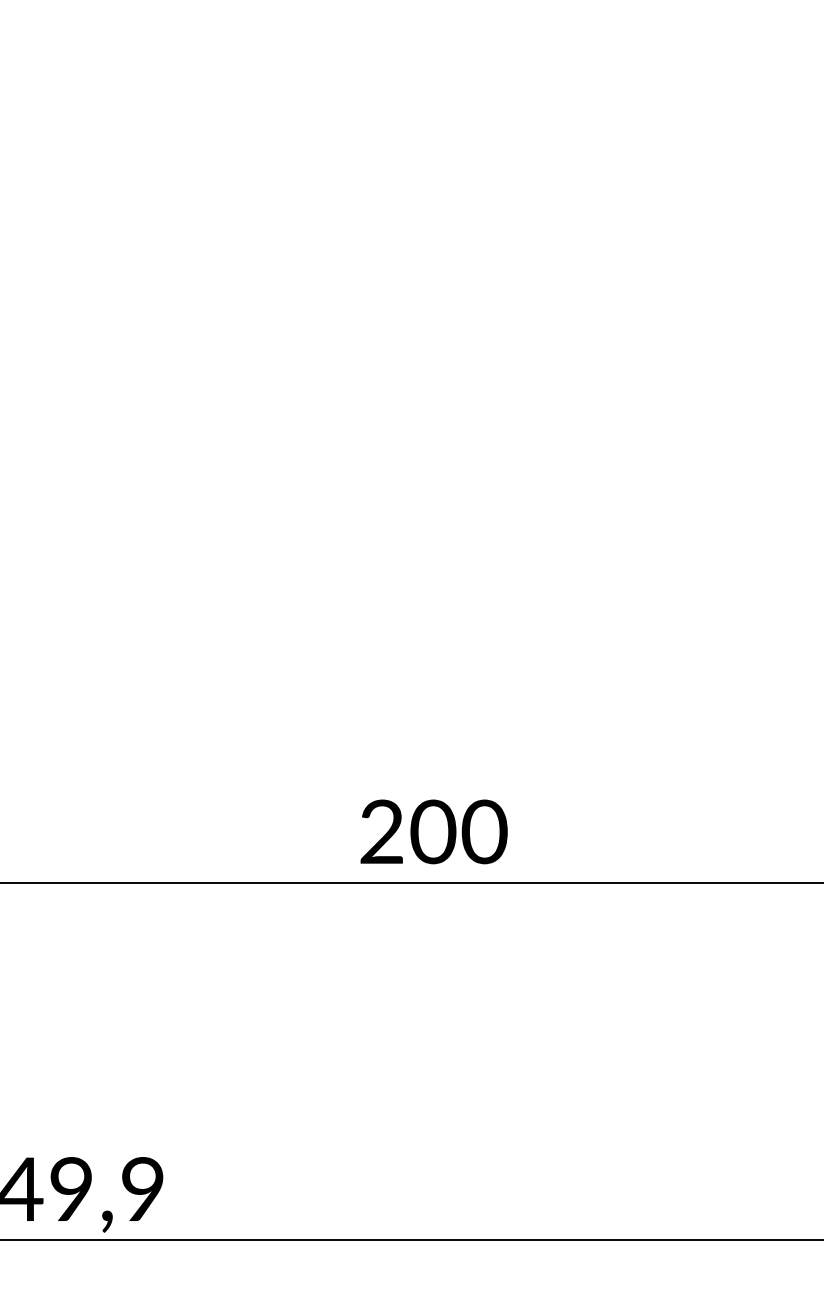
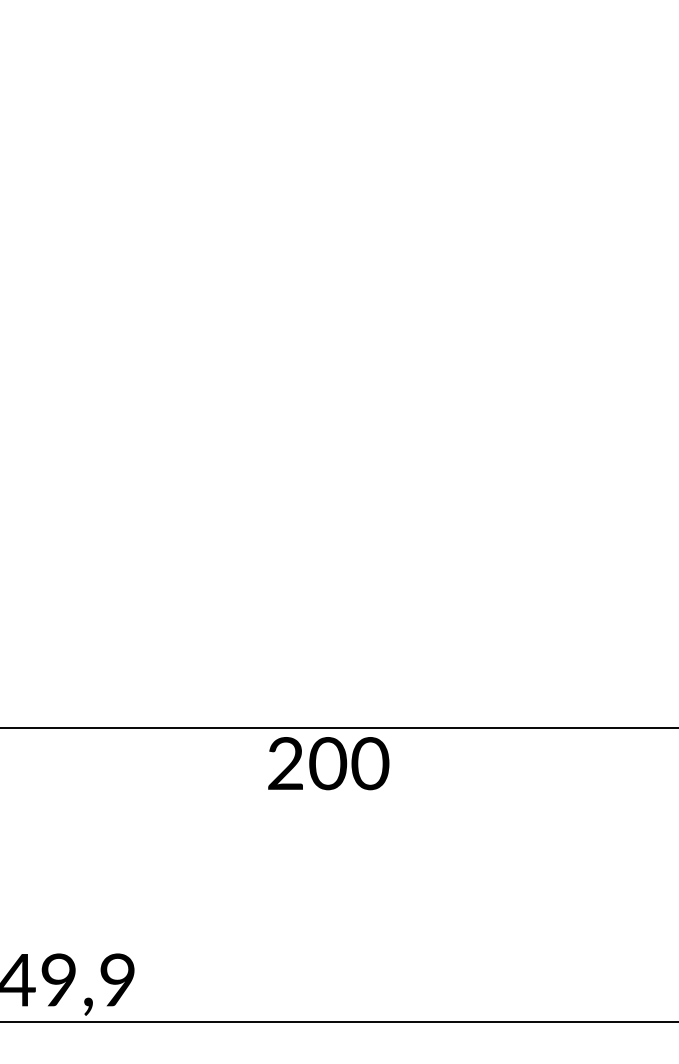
text: (433, 831) -> (328, 763), moved

